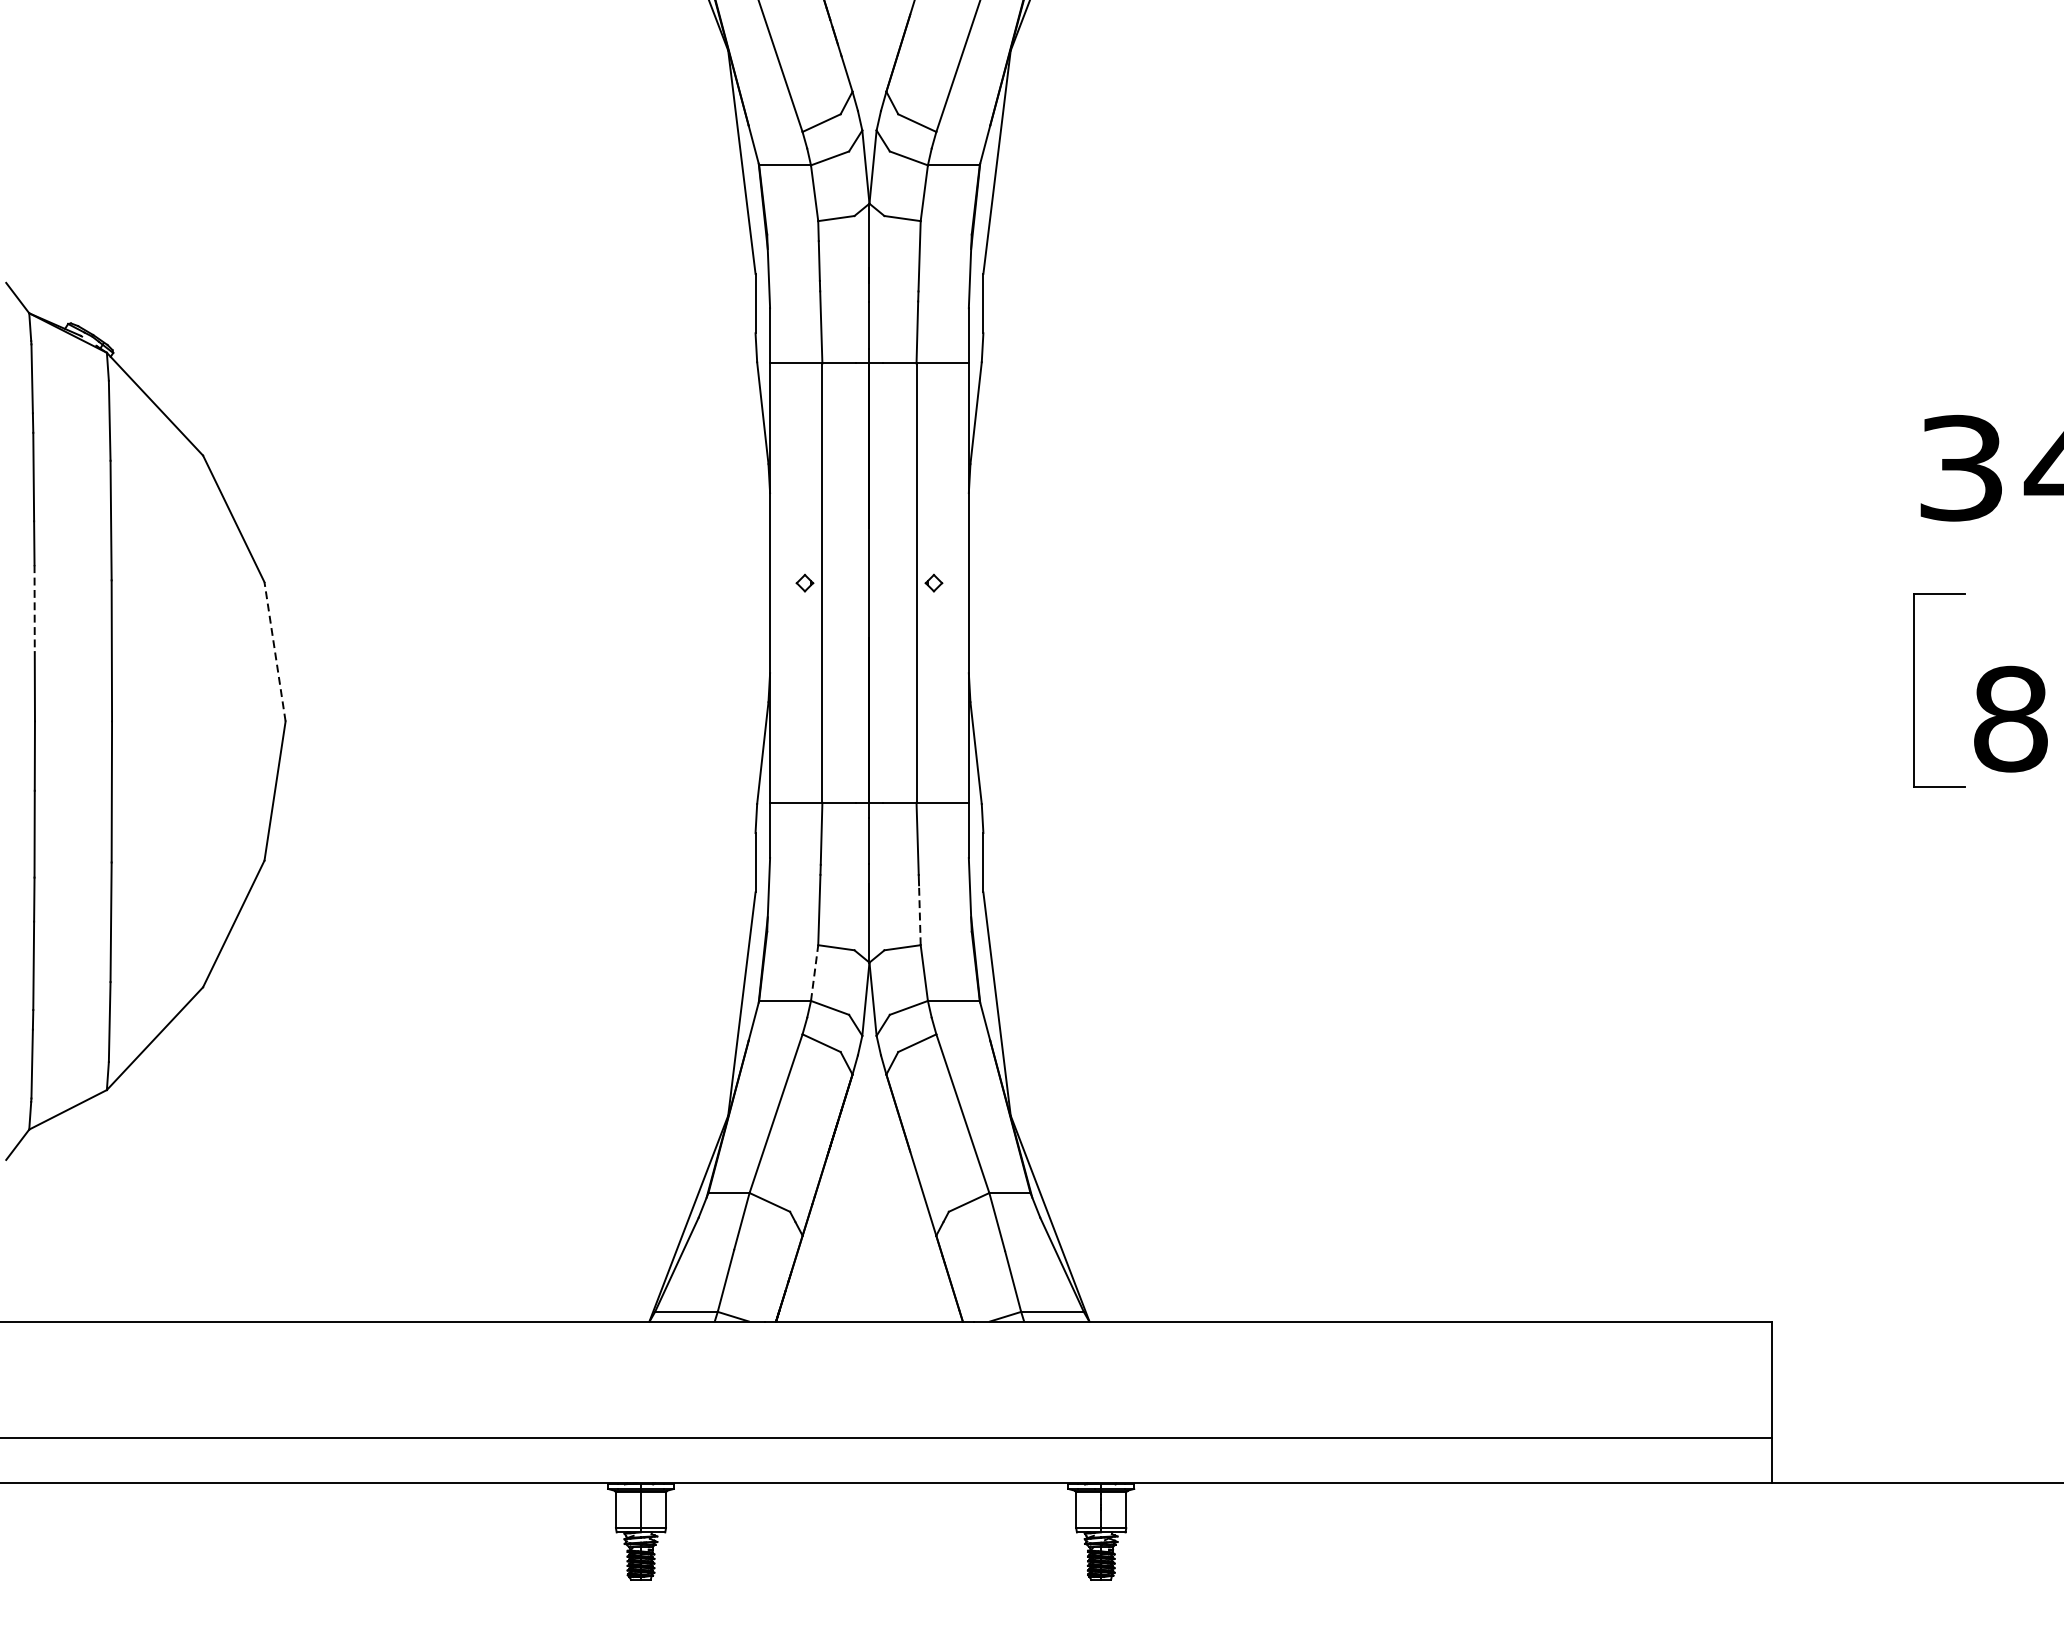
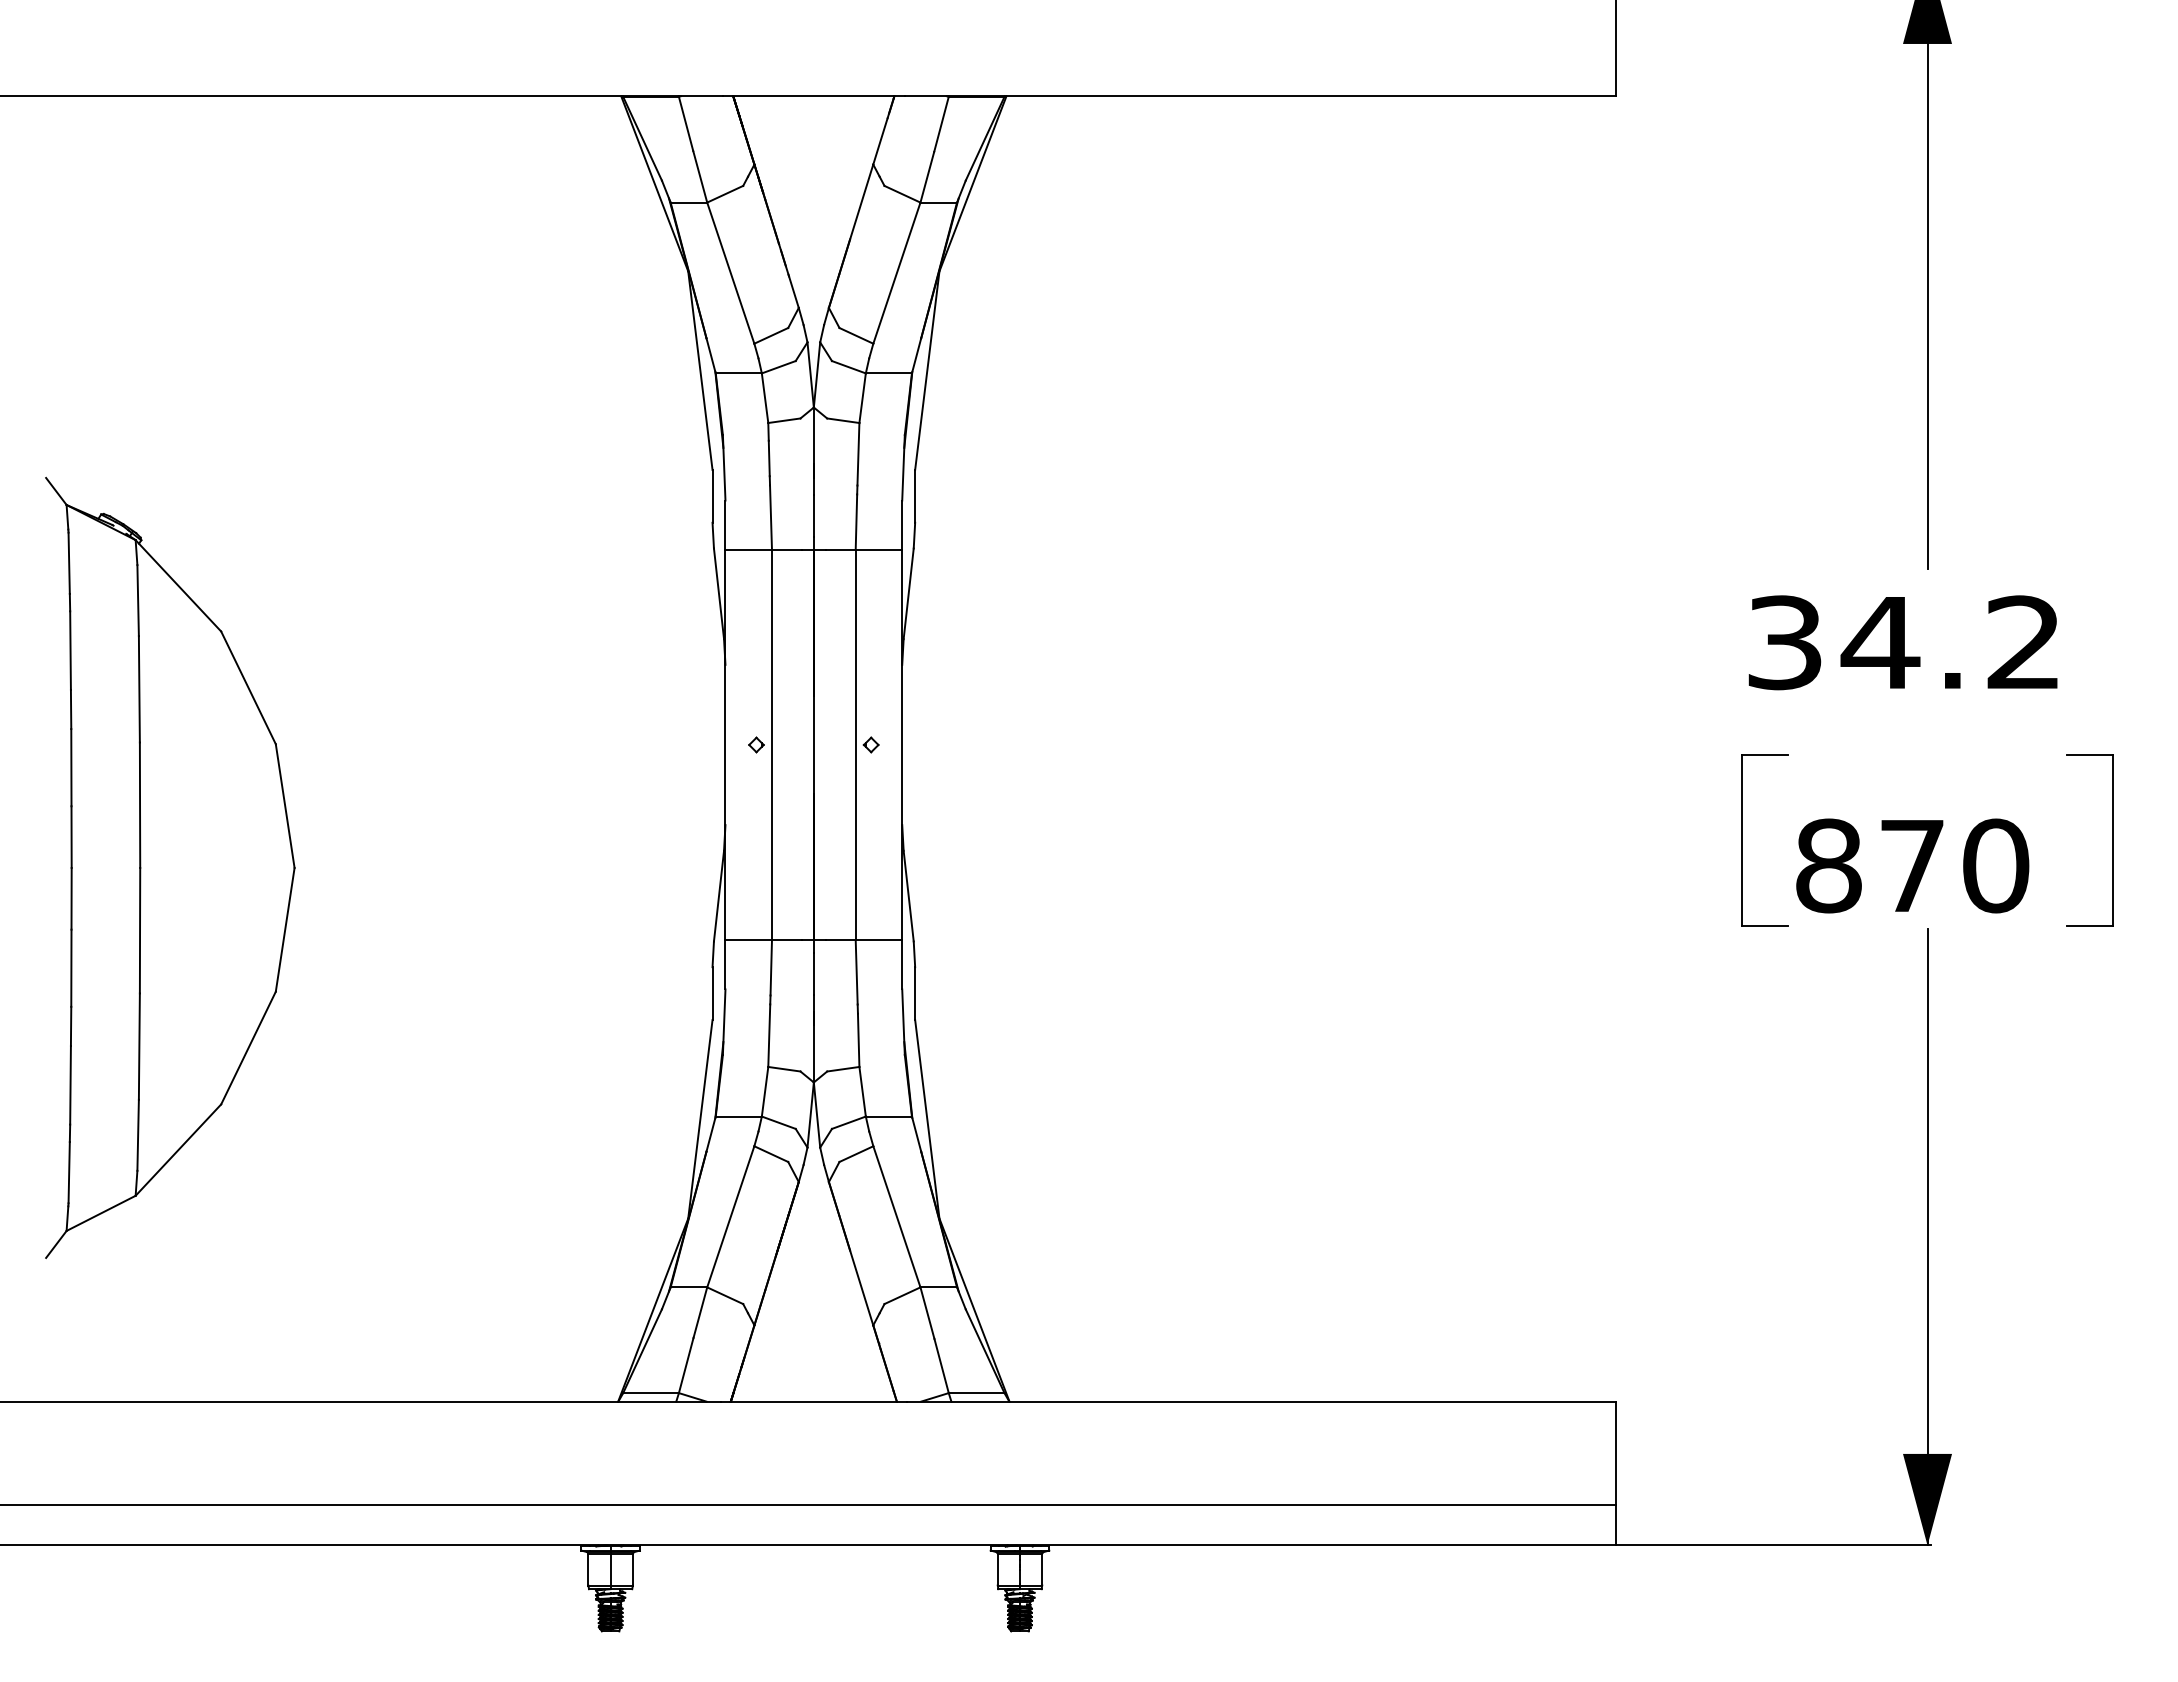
line: (34, 608) -> (71, 767), dashed -> solid
line: (275, 652) -> (285, 806), dashed -> solid
line: (919, 915) -> (858, 1040), dashed -> solid
line: (815, 972) -> (765, 1091), dashed -> solid

